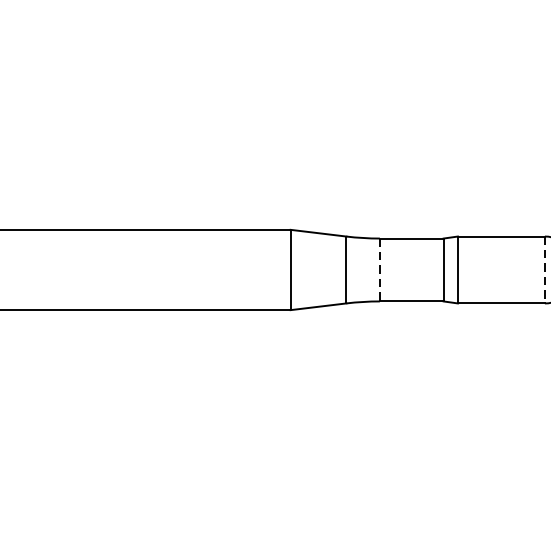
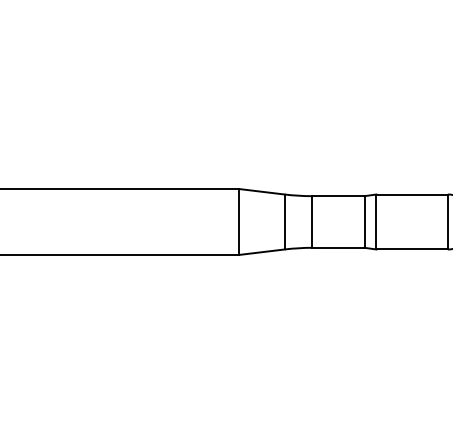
line: (380, 270) -> (312, 222), dashed -> solid
line: (544, 270) -> (447, 222), dashed -> solid

